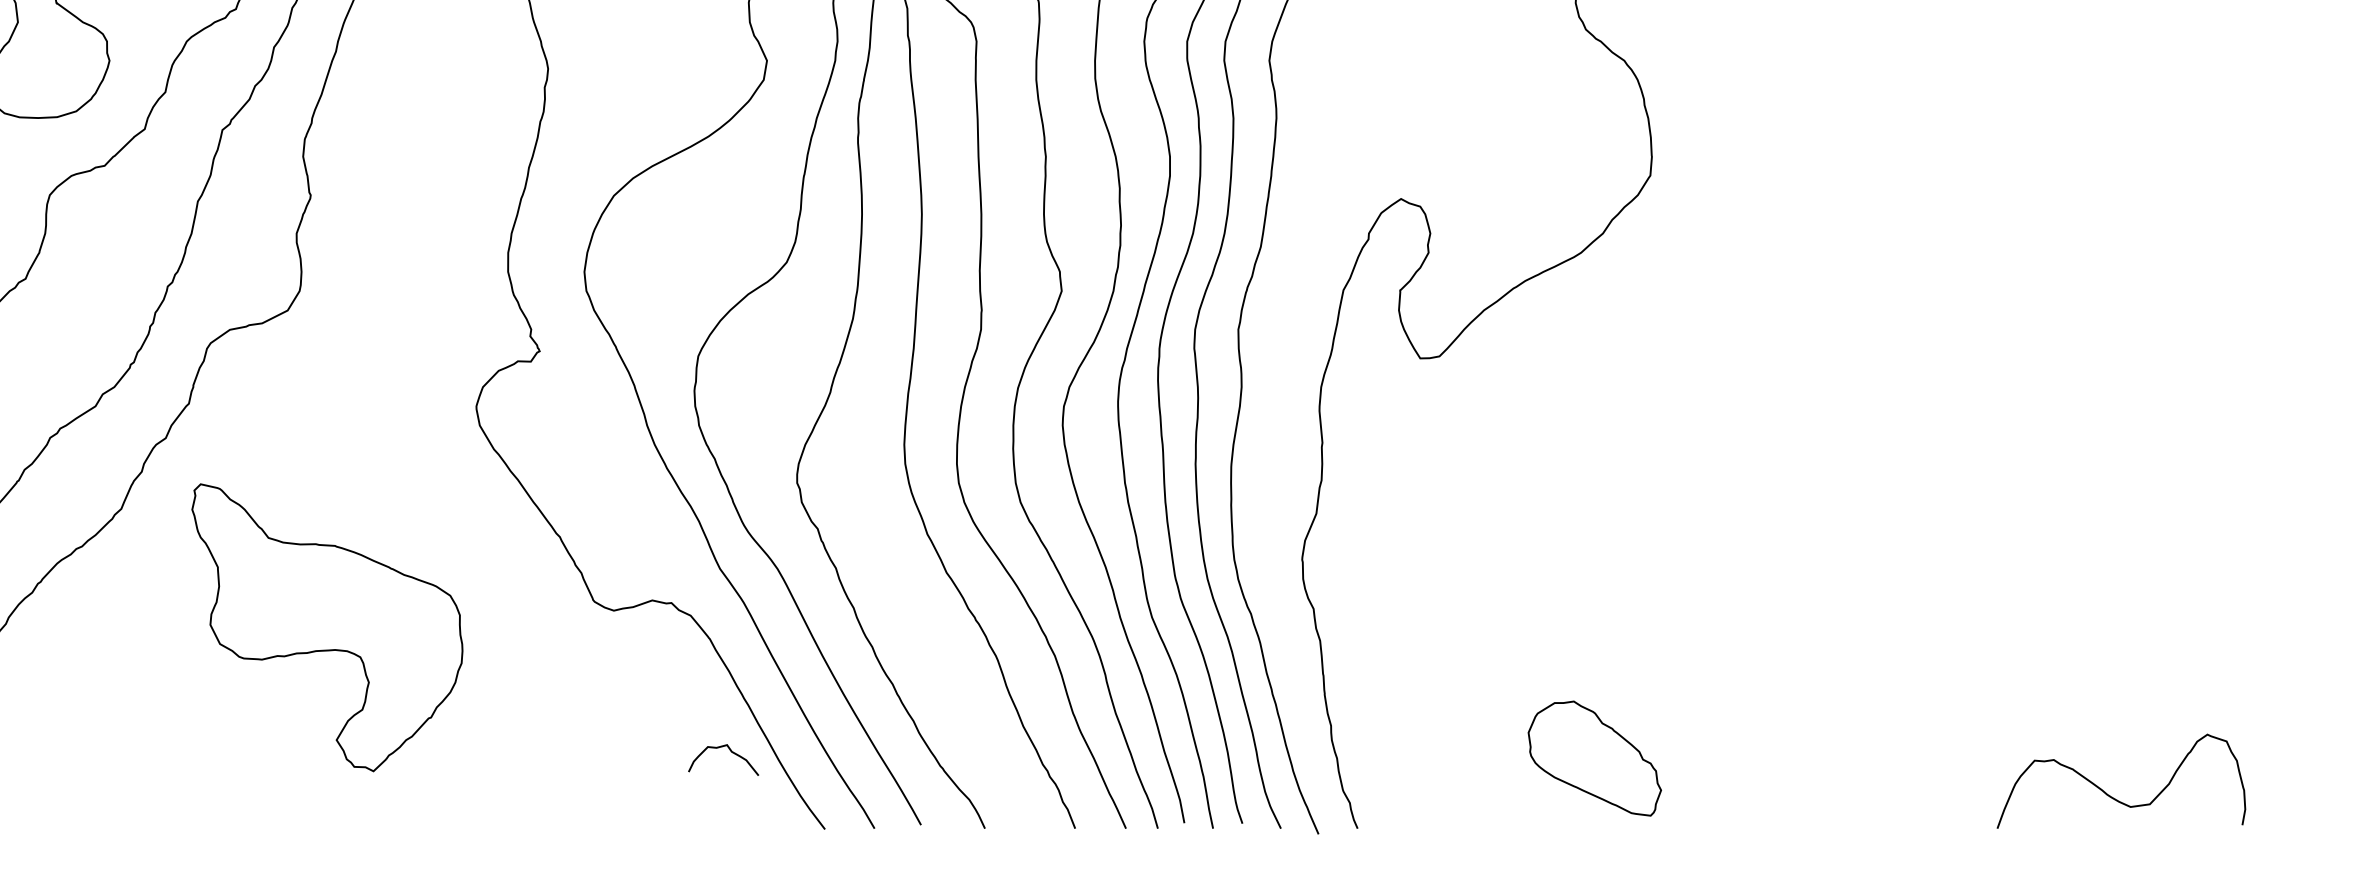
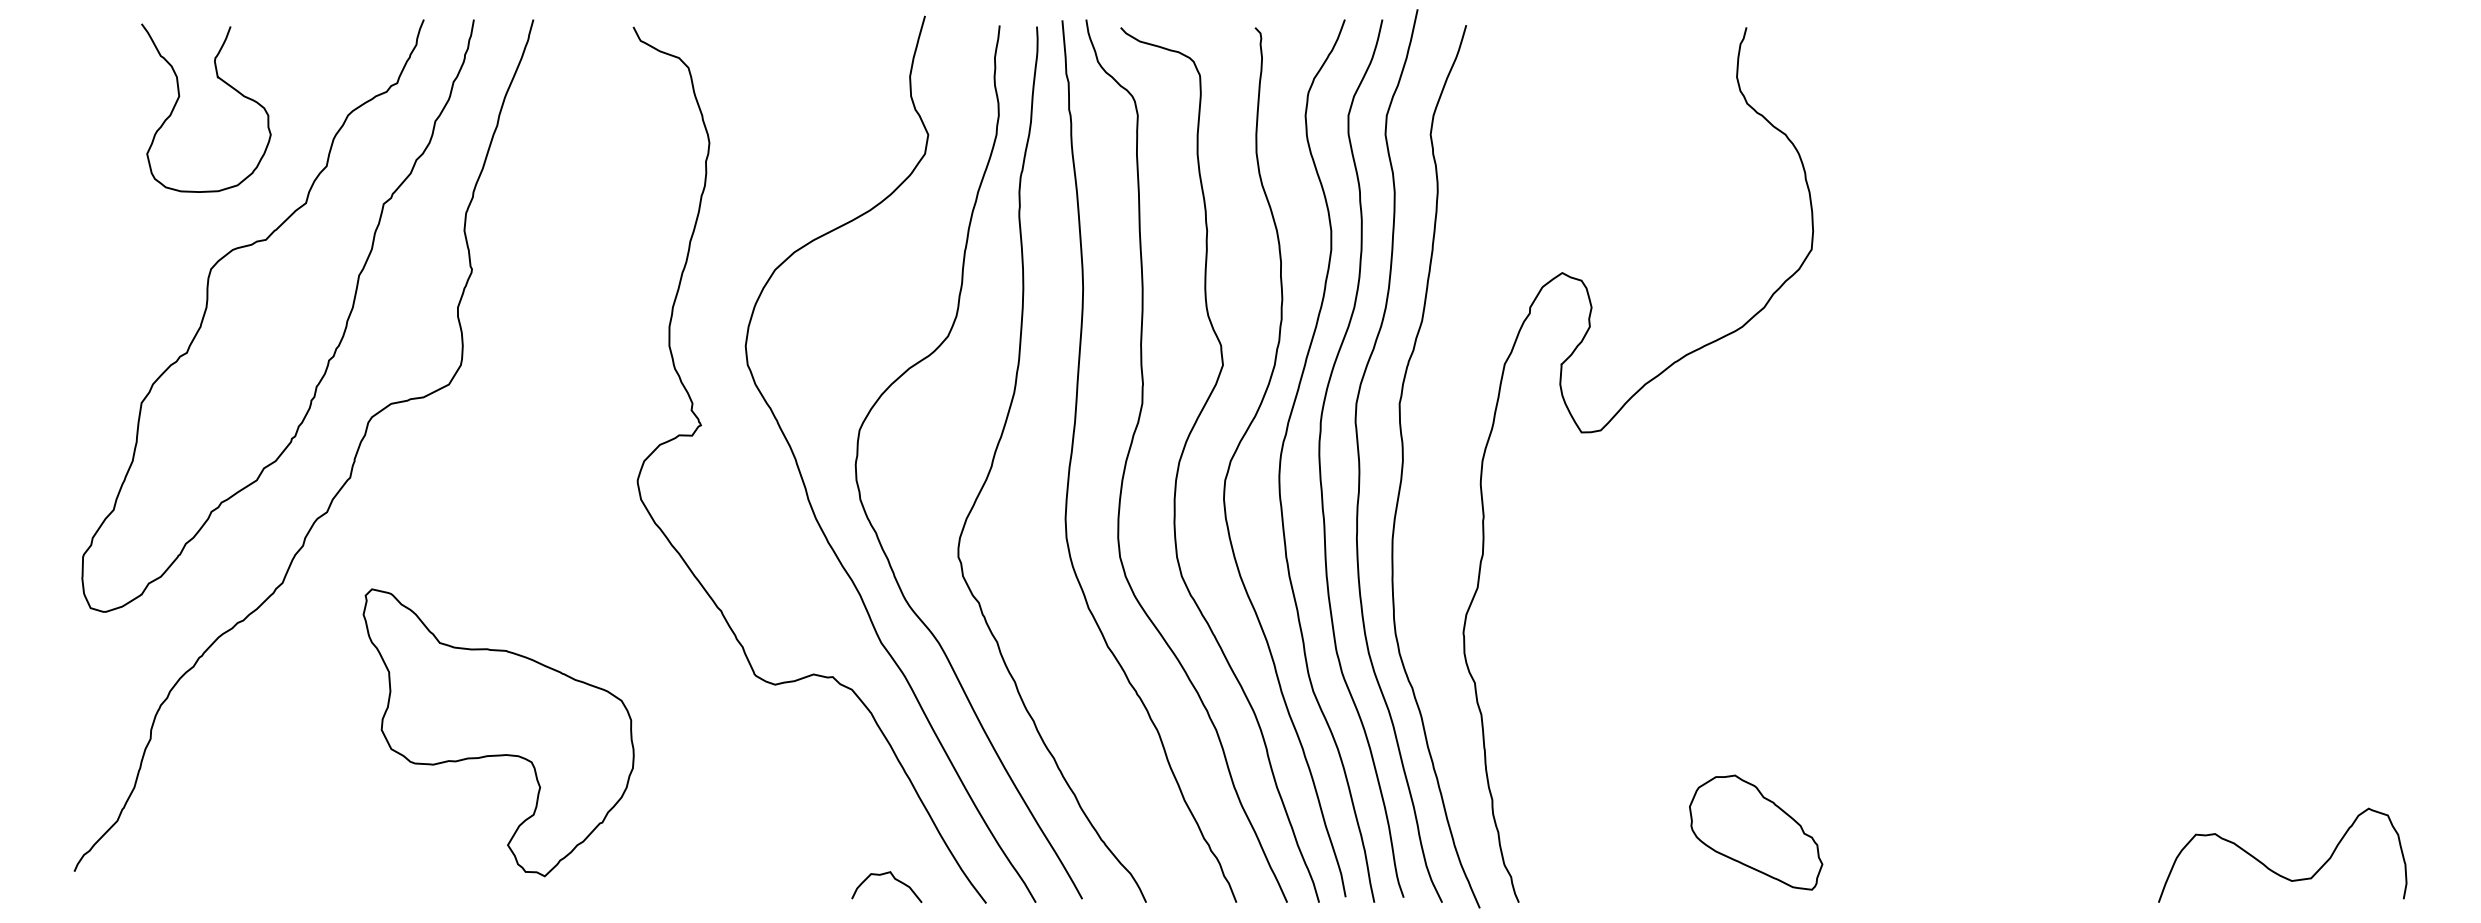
part: (327, 627) -> (498, 732), moved
curve: (731, 752) -> (894, 879), moved

